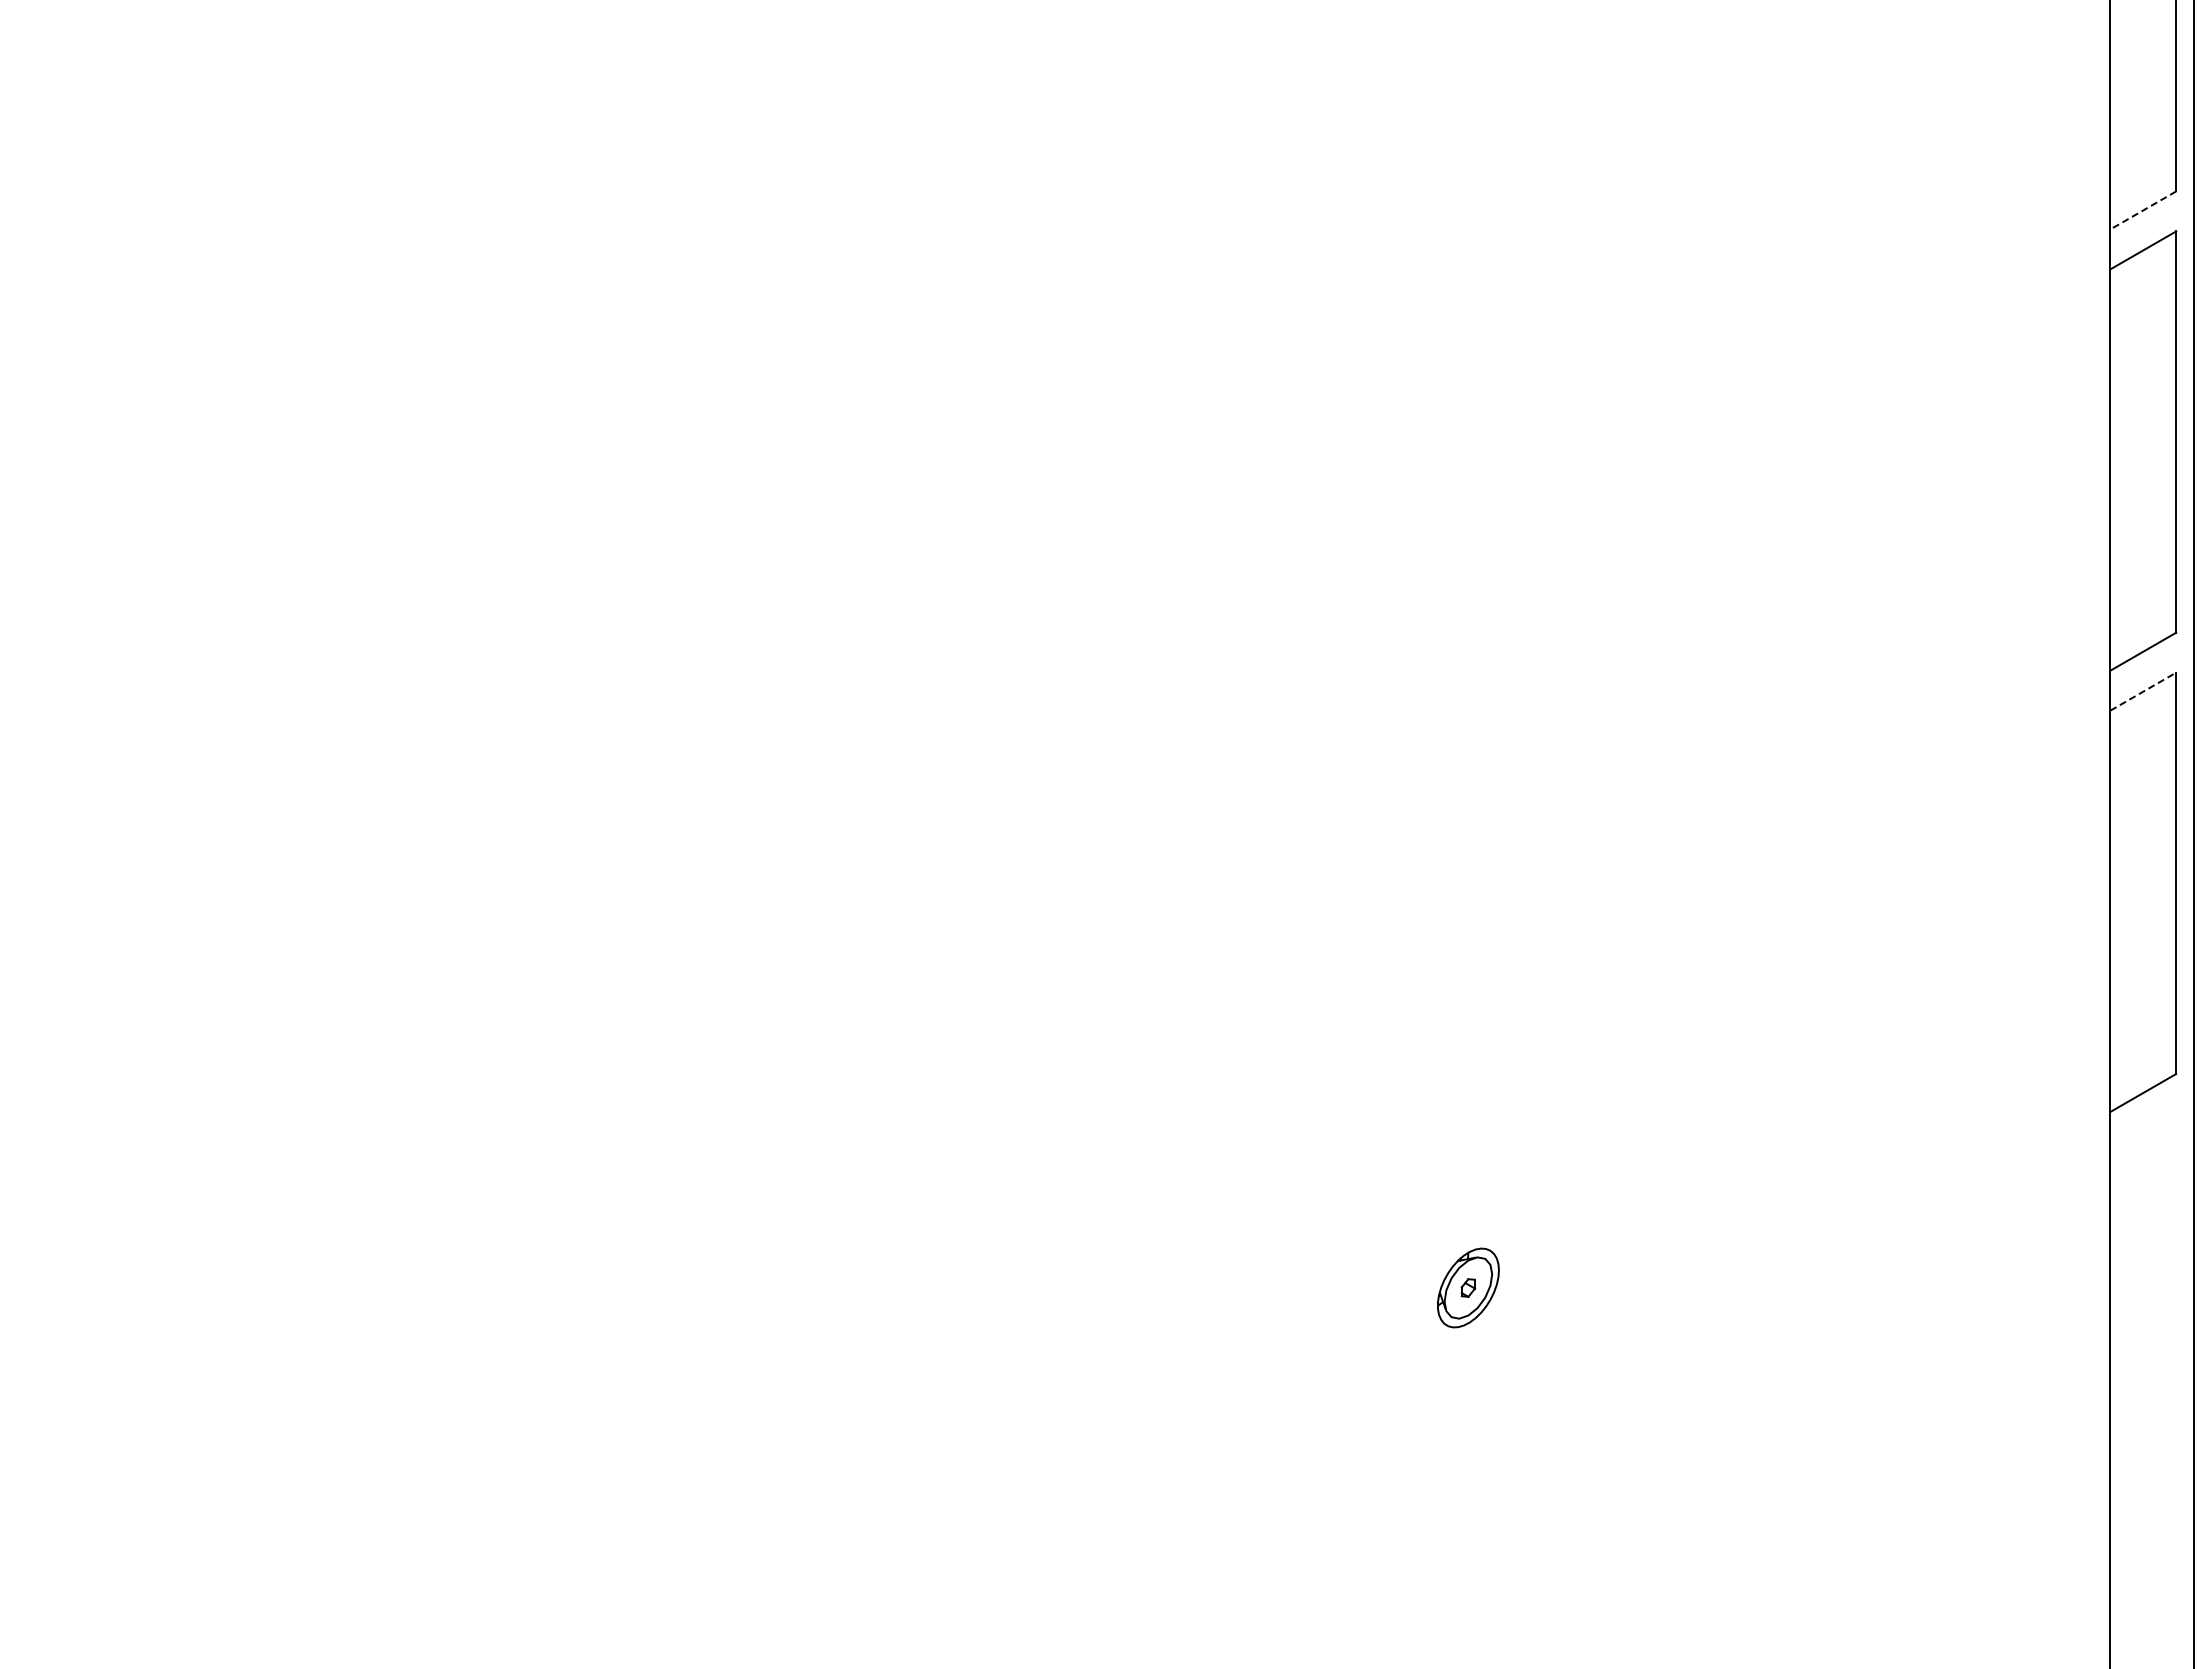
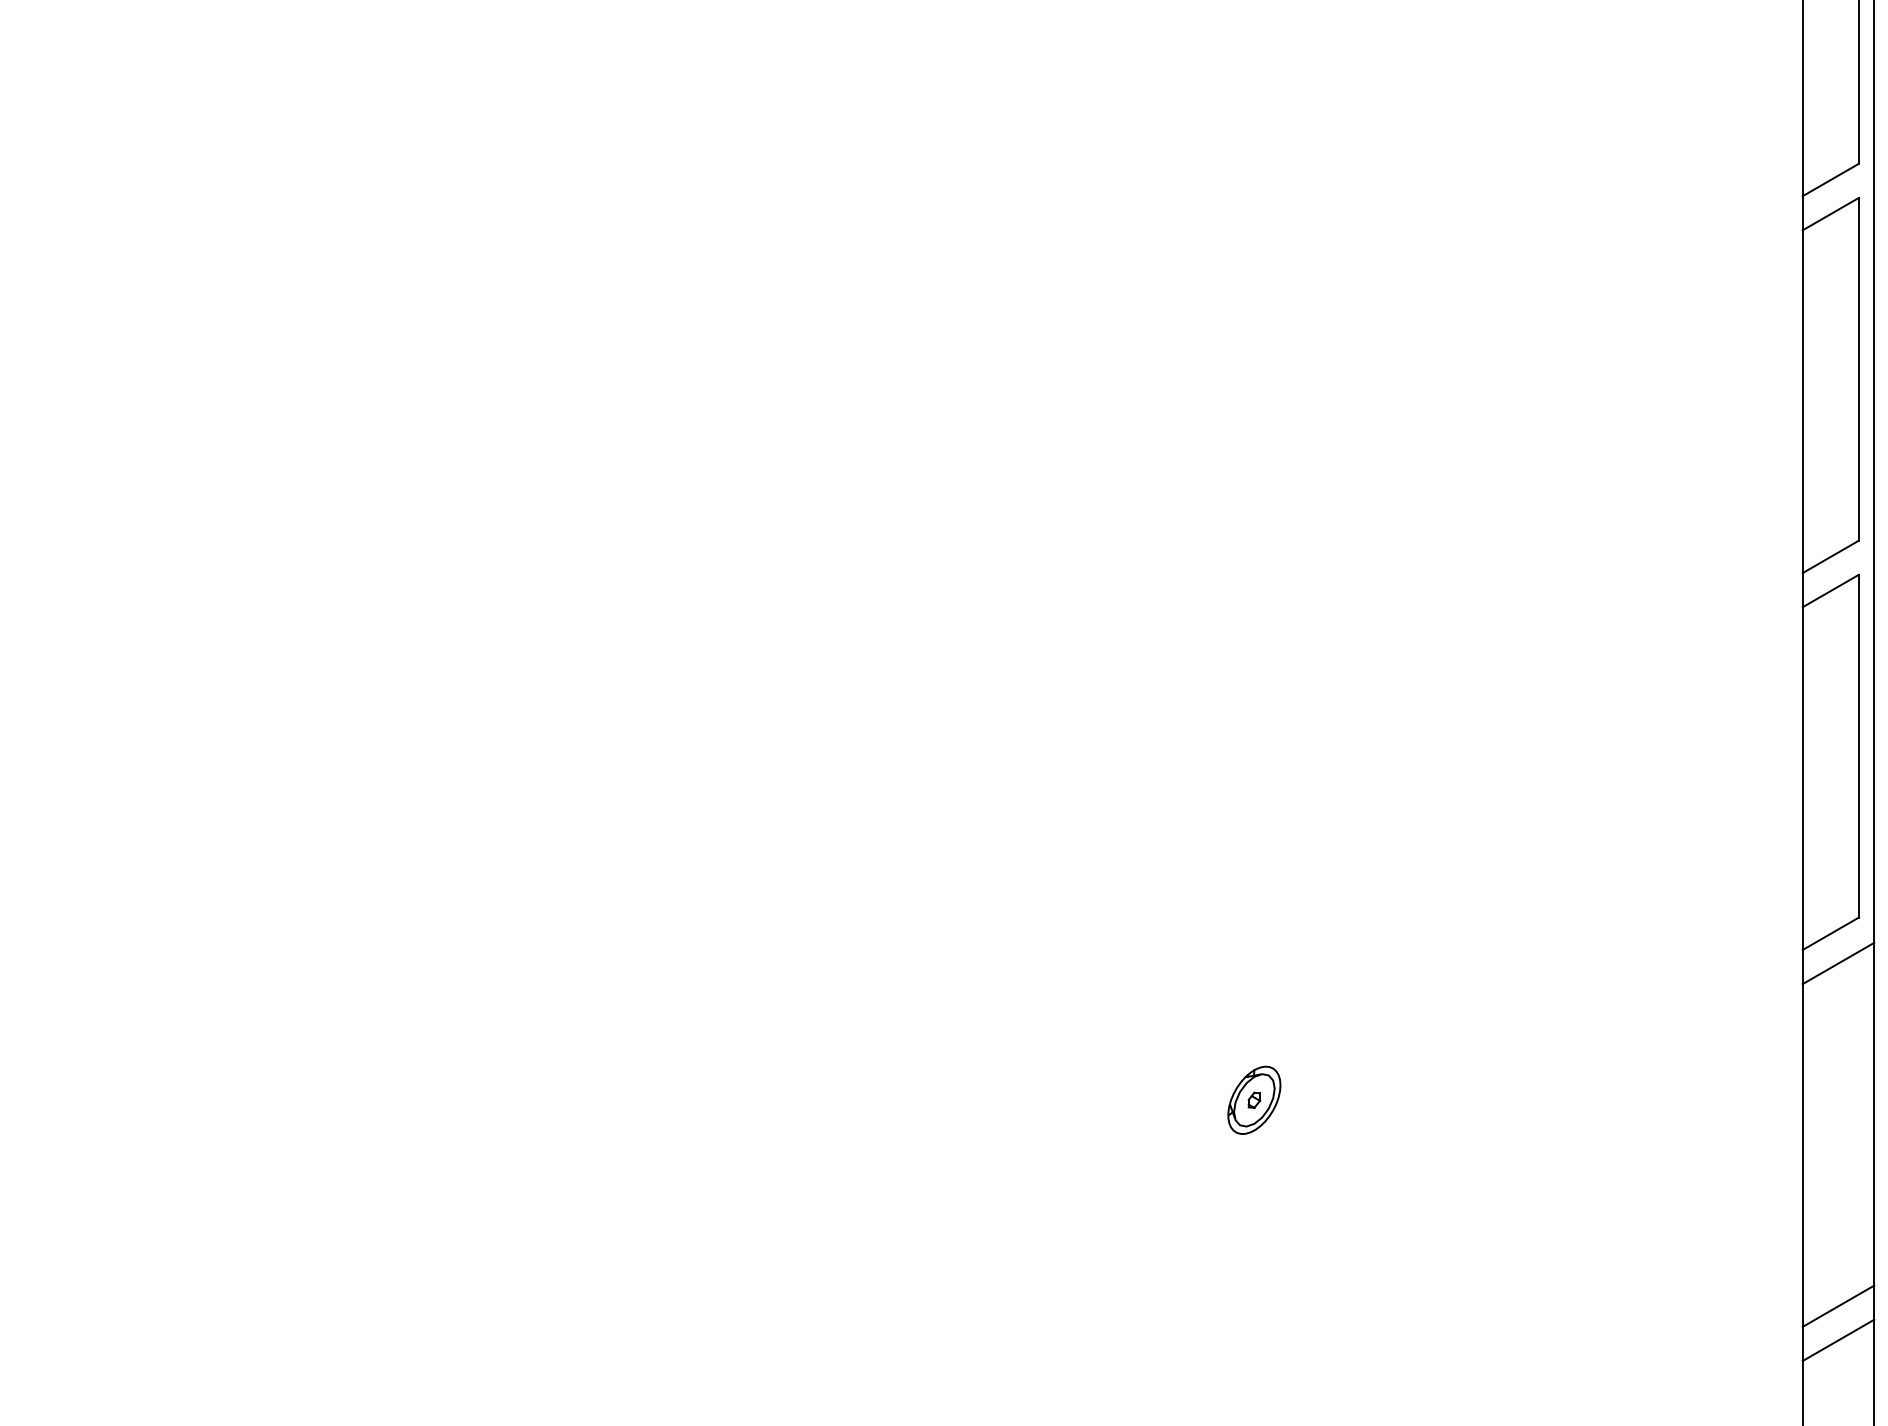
line: (2143, 210) -> (1830, 180), dashed -> solid
line: (2143, 691) -> (1830, 590), dashed -> solid
line: (2152, 1127) -> (1838, 963), added
line: (2152, 1528) -> (1838, 1305), added
line: (2152, 1568) -> (1838, 1339), added

